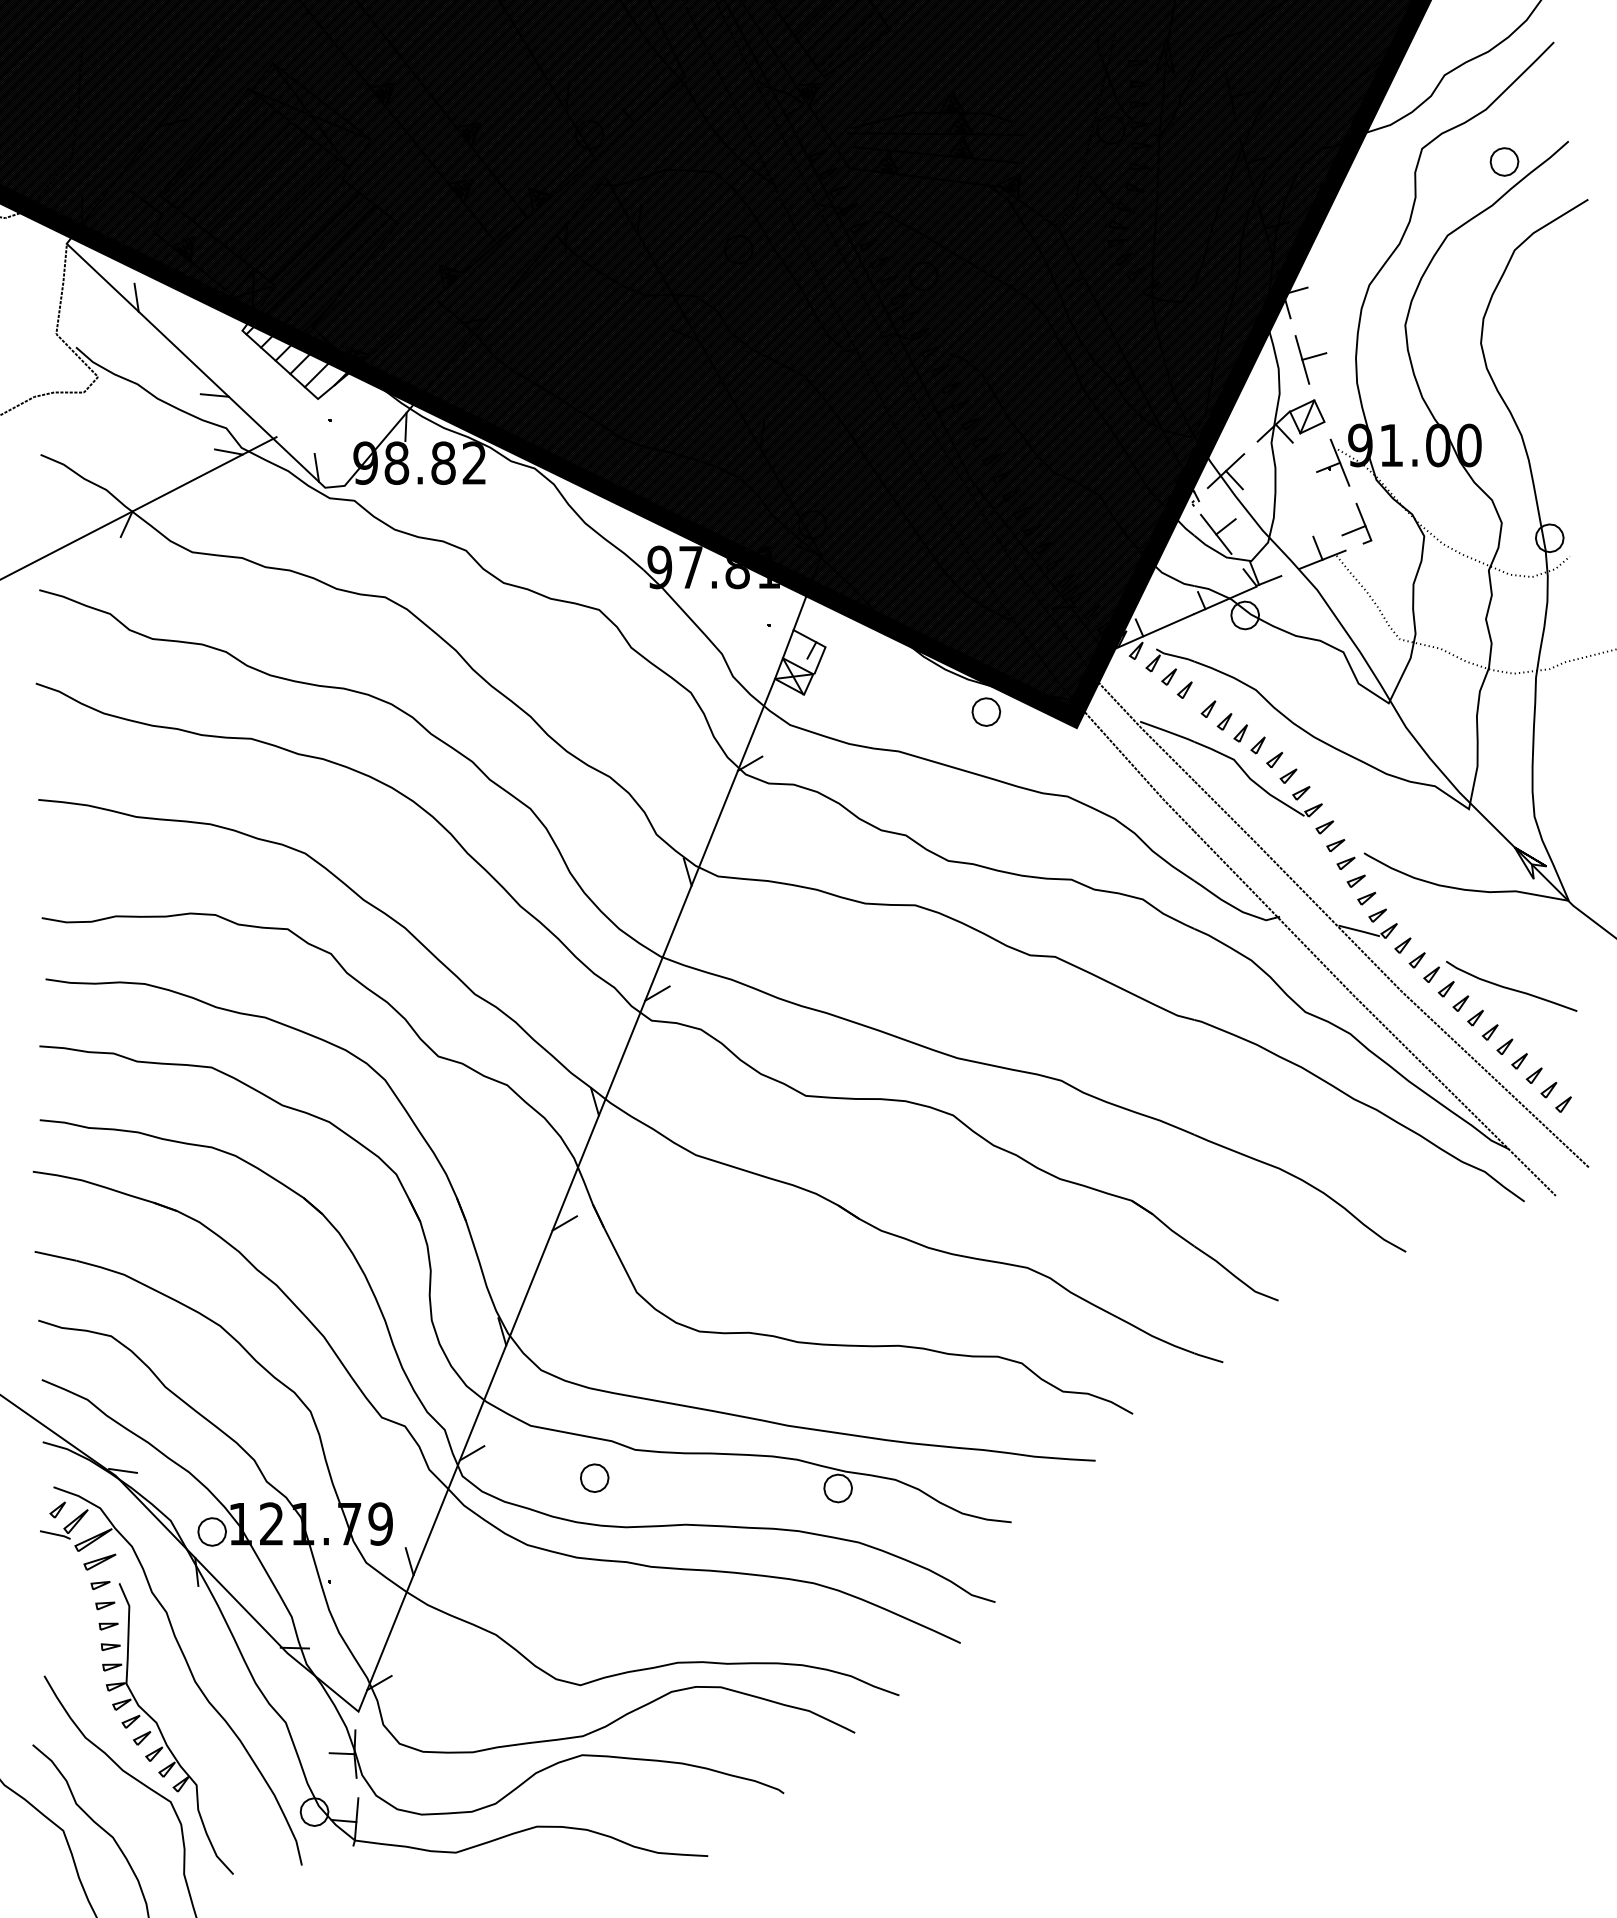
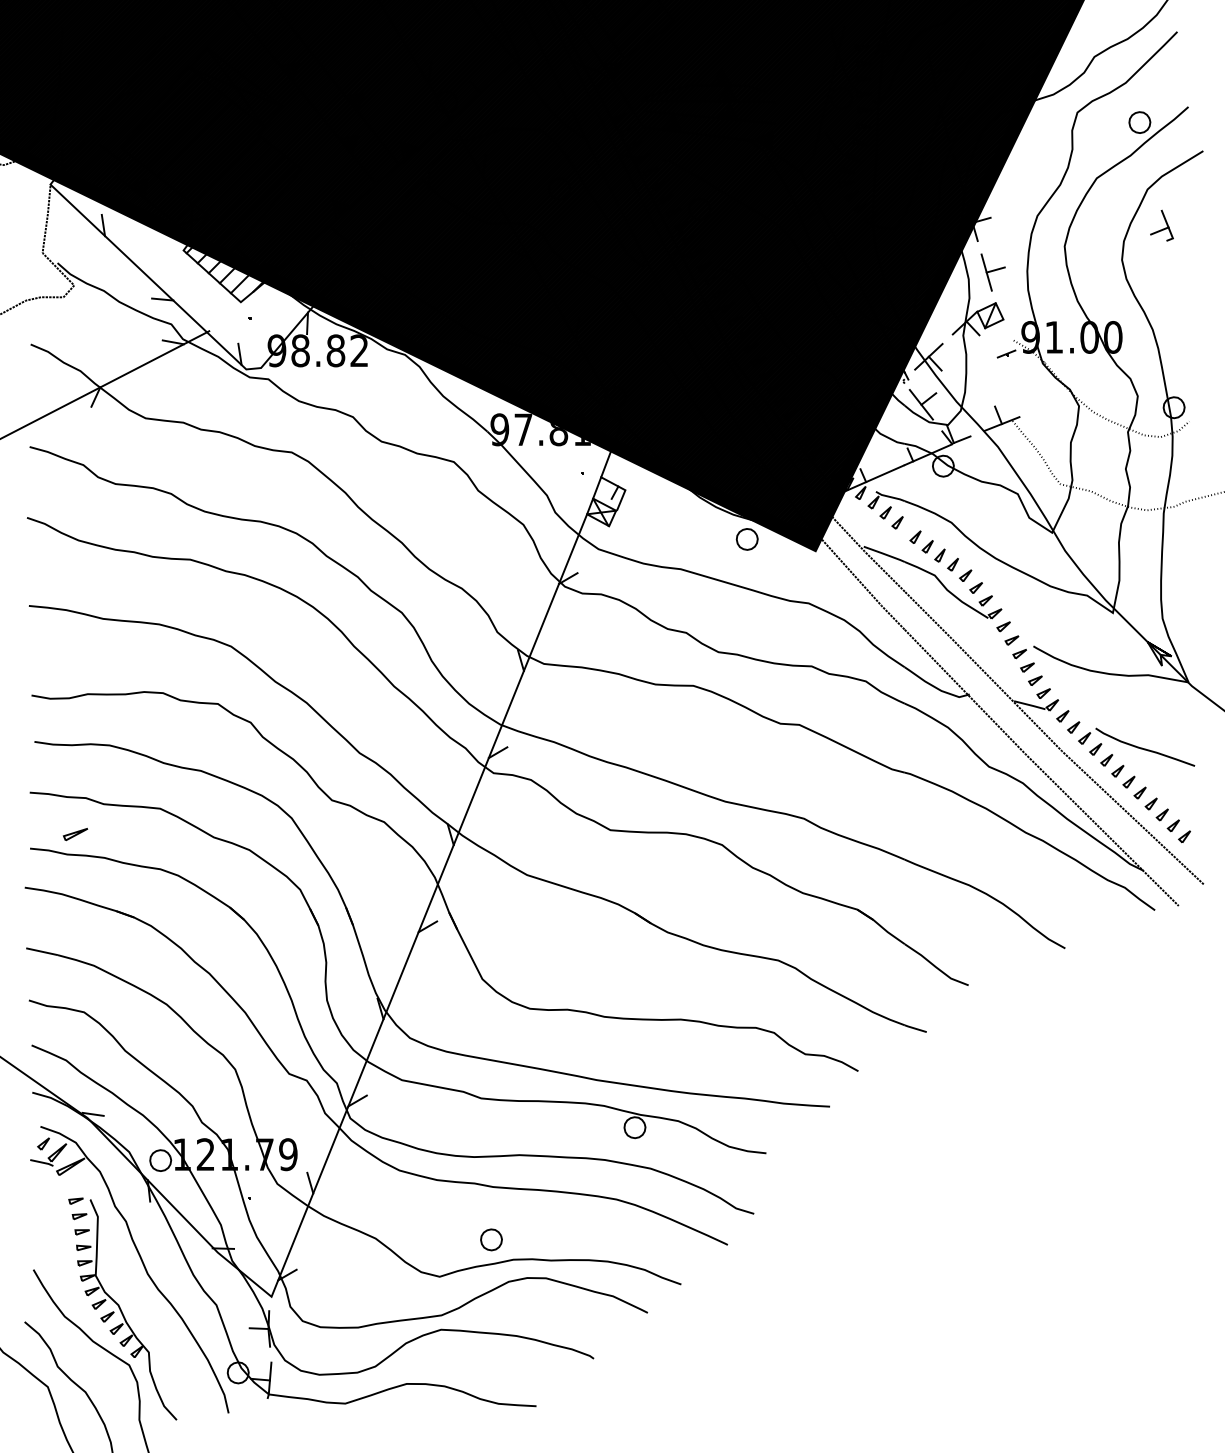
line: (1340, 462) -> (1015, 350), removed
part: (1356, 523) -> (1161, 225), moved
part: (594, 1477) -> (491, 1239), moved
part: (99, 1562) -> (75, 834), moved

